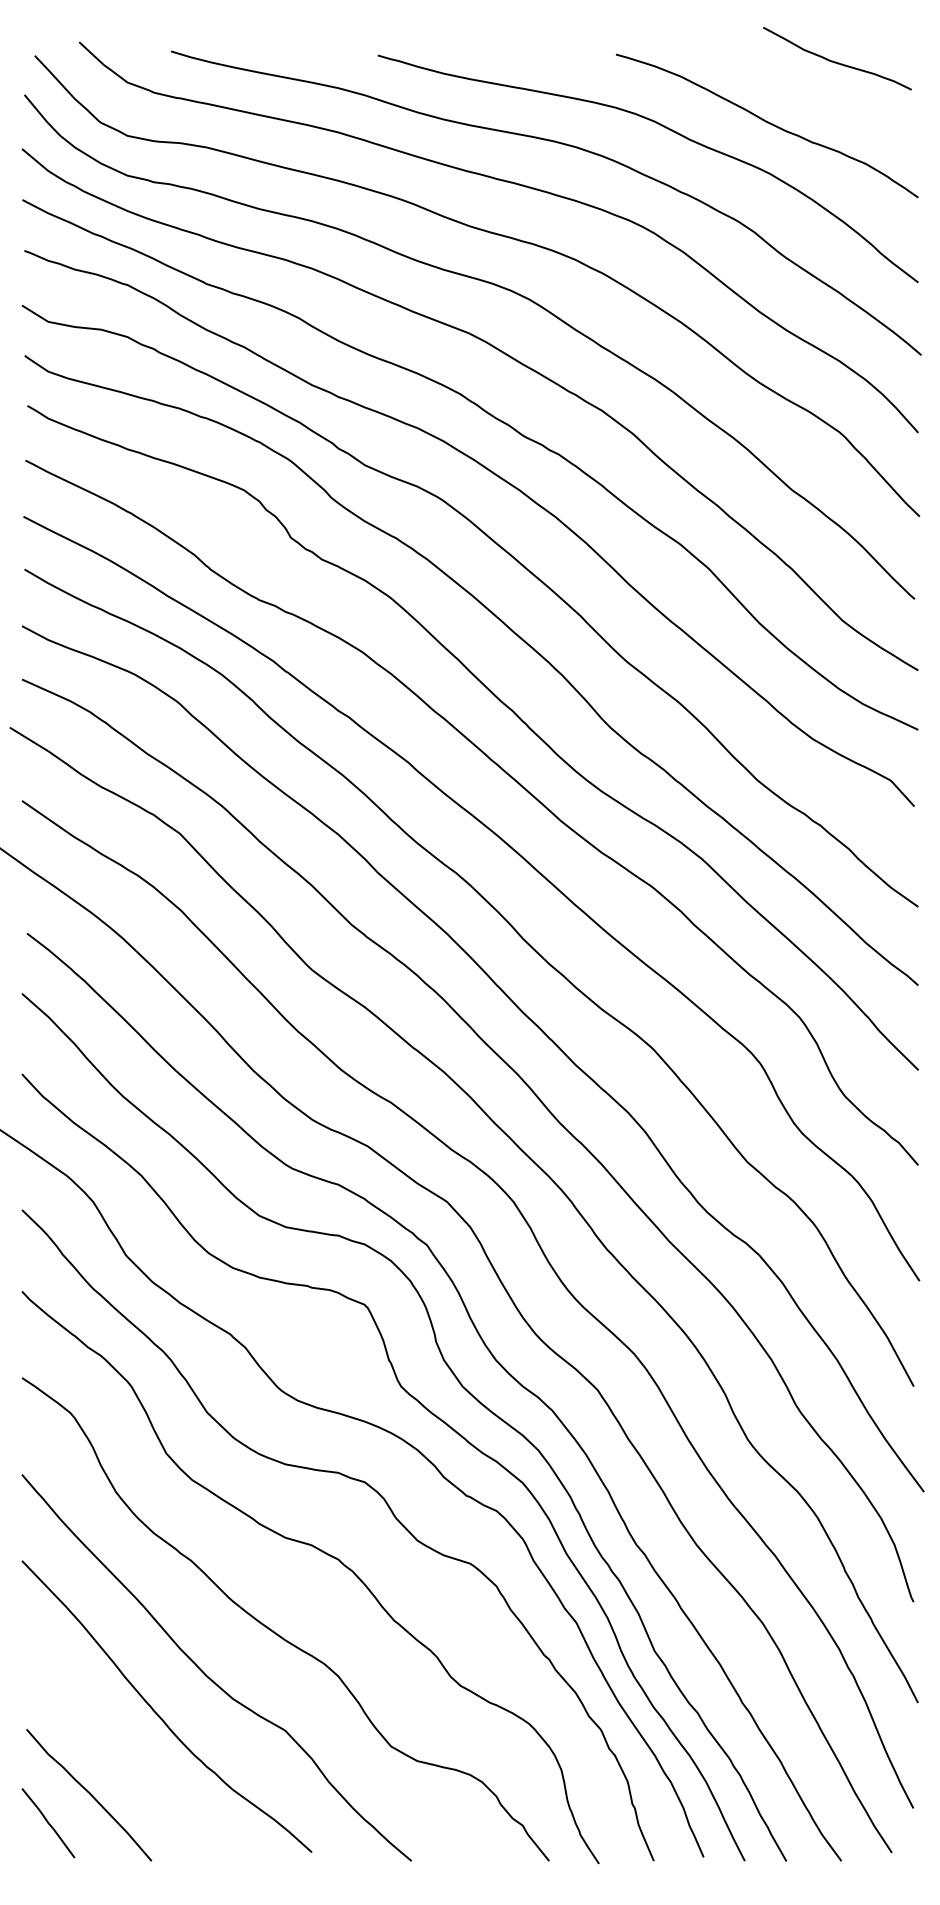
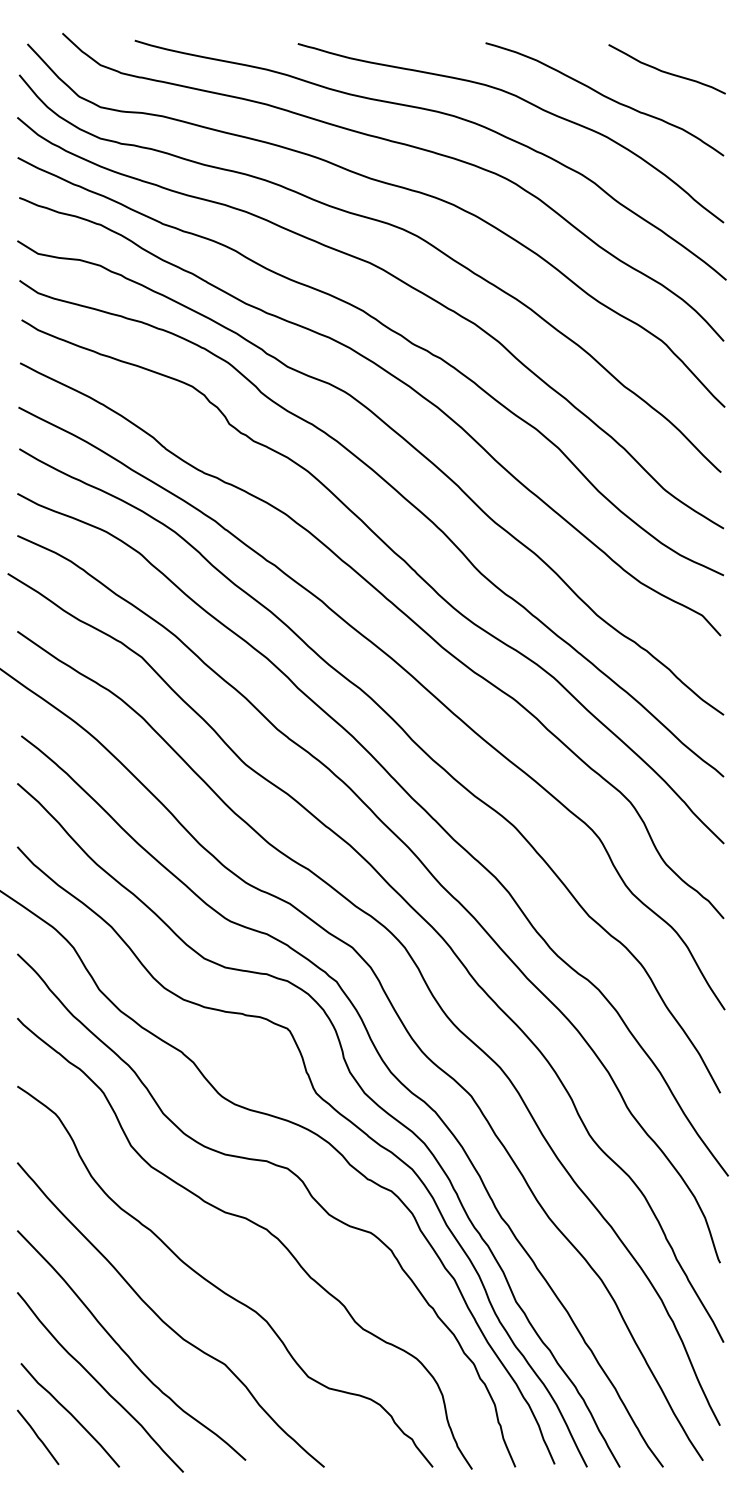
curve: (836, 61) -> (666, 71), moved
curve: (126, 1753) -> (99, 1382), added

